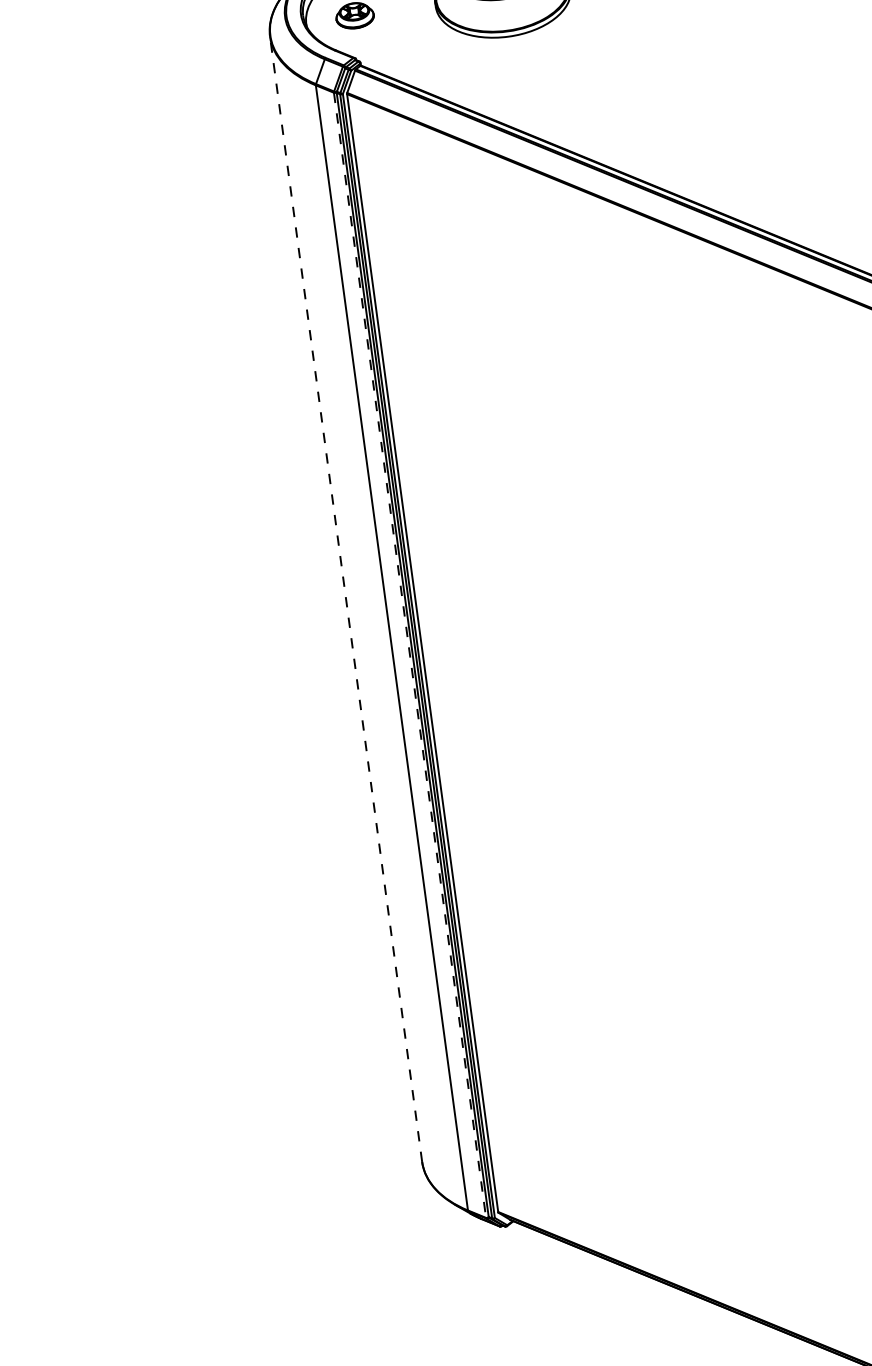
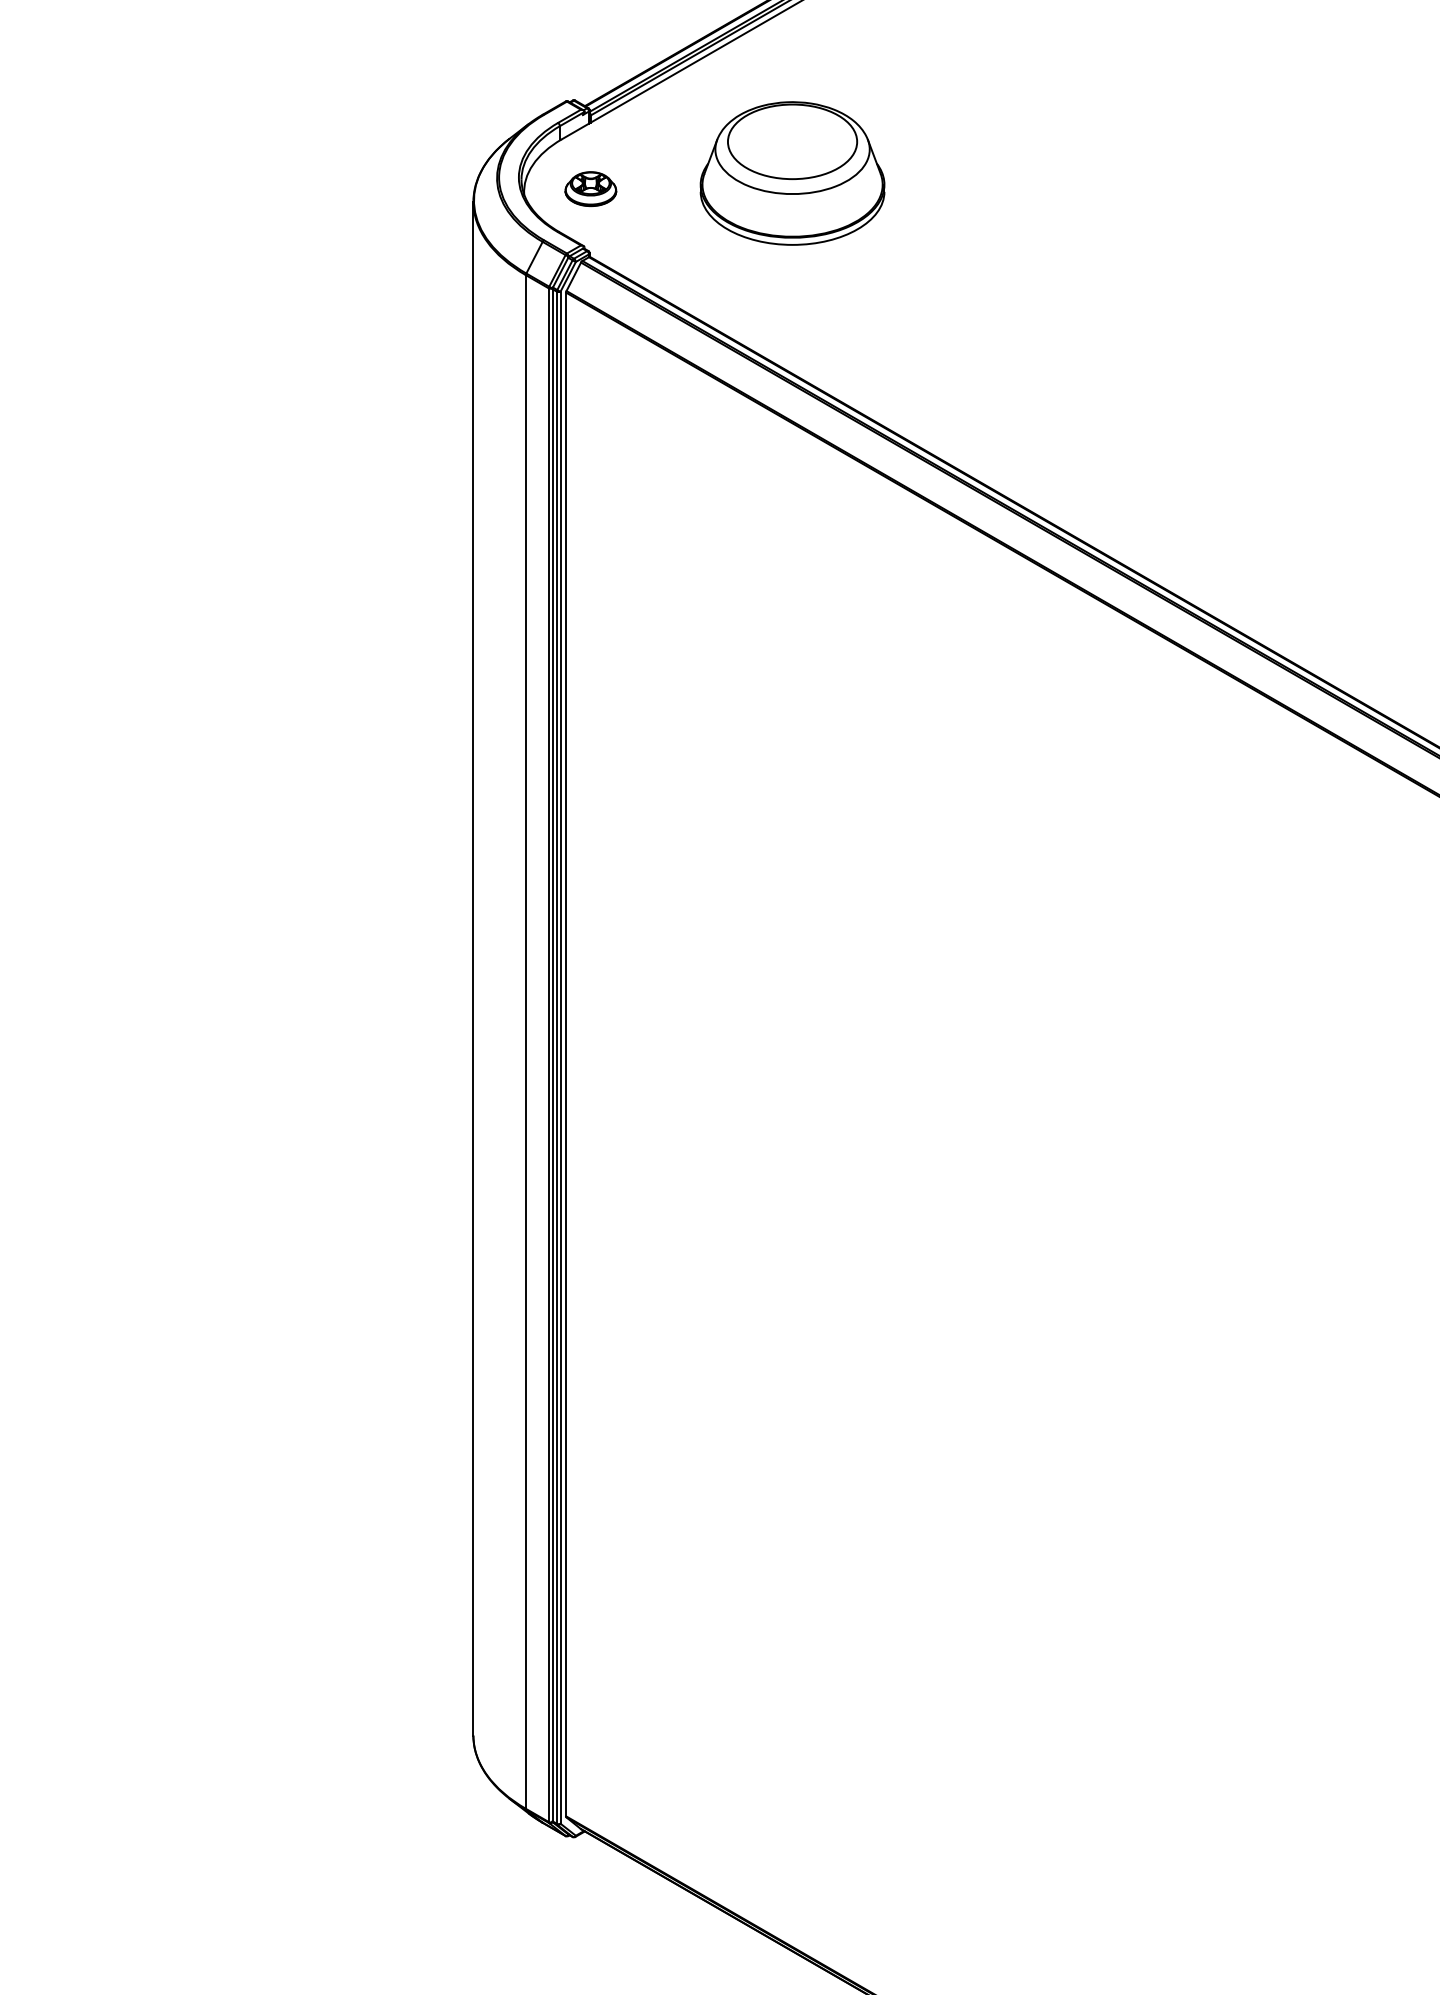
line: (346, 599) -> (473, 968), dashed -> solid
line: (409, 655) -> (548, 1055), dashed -> solid

